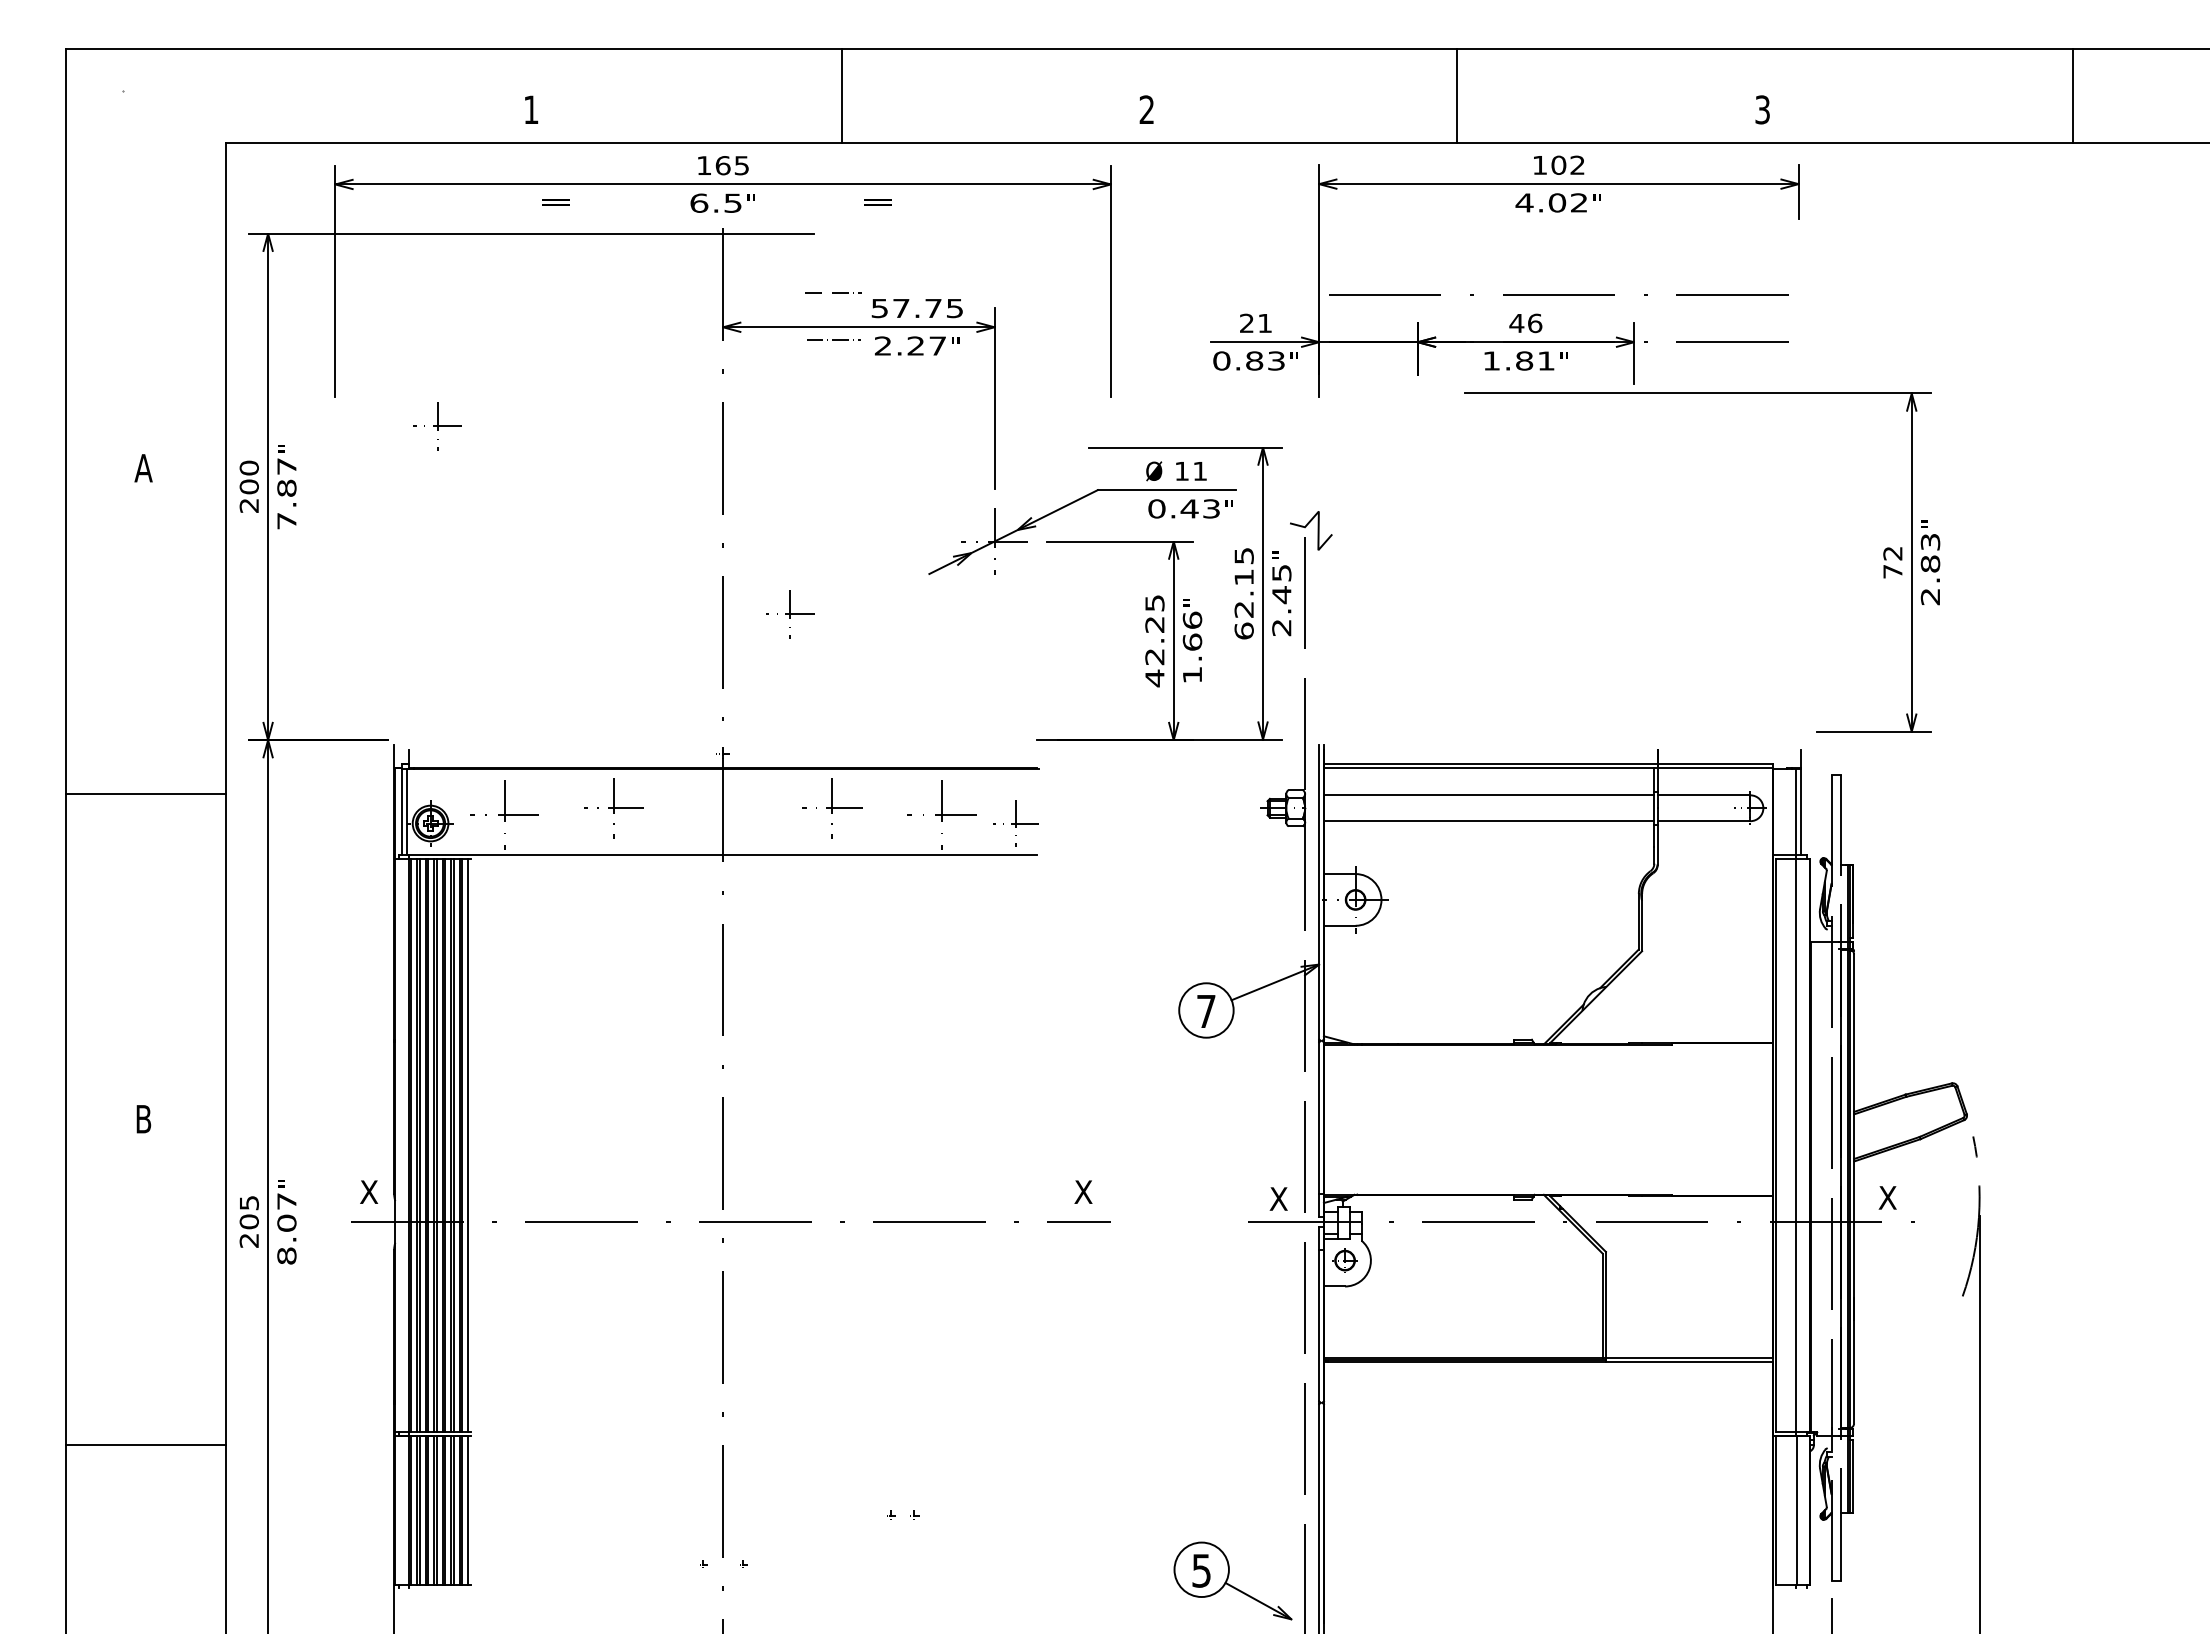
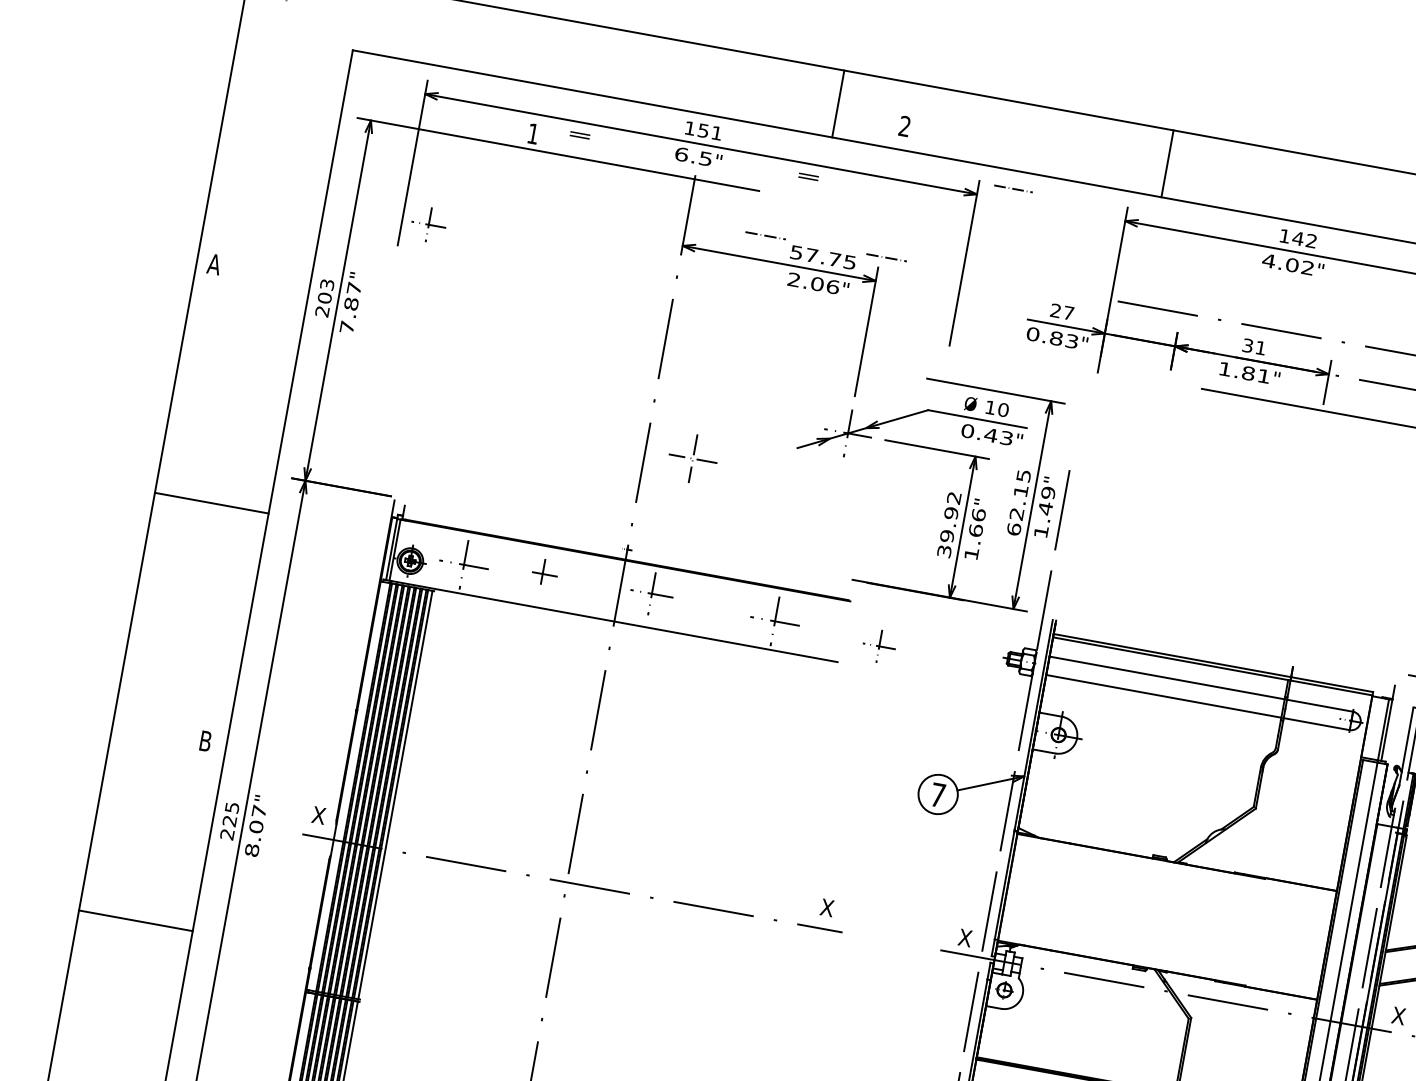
line: (841, 95) -> (838, 103), moved
line: (1457, 95) -> (1167, 163), moved
text: (531, 109) -> (533, 133), moved
text: (1146, 109) -> (904, 126), moved
text: (1558, 164) -> (1298, 238), 102 -> 142
text: (731, 165) -> (709, 131), 165 -> 151
line: (1003, 292) -> (886, 257), added
text: (1264, 323) -> (1068, 313), 21 -> 27
text: (1525, 323) -> (1254, 346), 46 -> 31
line: (833, 339) -> (1013, 188), moved
text: (926, 345) -> (824, 285), 2.27 -> 2.06
part: (437, 426) -> (428, 224), moved
text: (248, 467) -> (326, 284), 200 -> 203
text: (143, 468) -> (214, 264), moved
text: (1200, 470) -> (1003, 409), 11 -> 10
line: (1306, 527) -> (1071, 463), removed
text: (1281, 600) -> (1044, 512), 2.45 -> 1.49
part: (790, 614) -> (693, 458), size x1.4
text: (1154, 641) -> (948, 525), 42.25 -> 39.92
part: (613, 808) -> (542, 574), size x0.7
part: (832, 808) -> (651, 594), moved
part: (1015, 823) -> (879, 646), moved
text: (143, 1119) -> (205, 741), moved
text: (248, 1221) -> (229, 820), 205 -> 225
line: (146, 1444) -> (136, 920), moved

